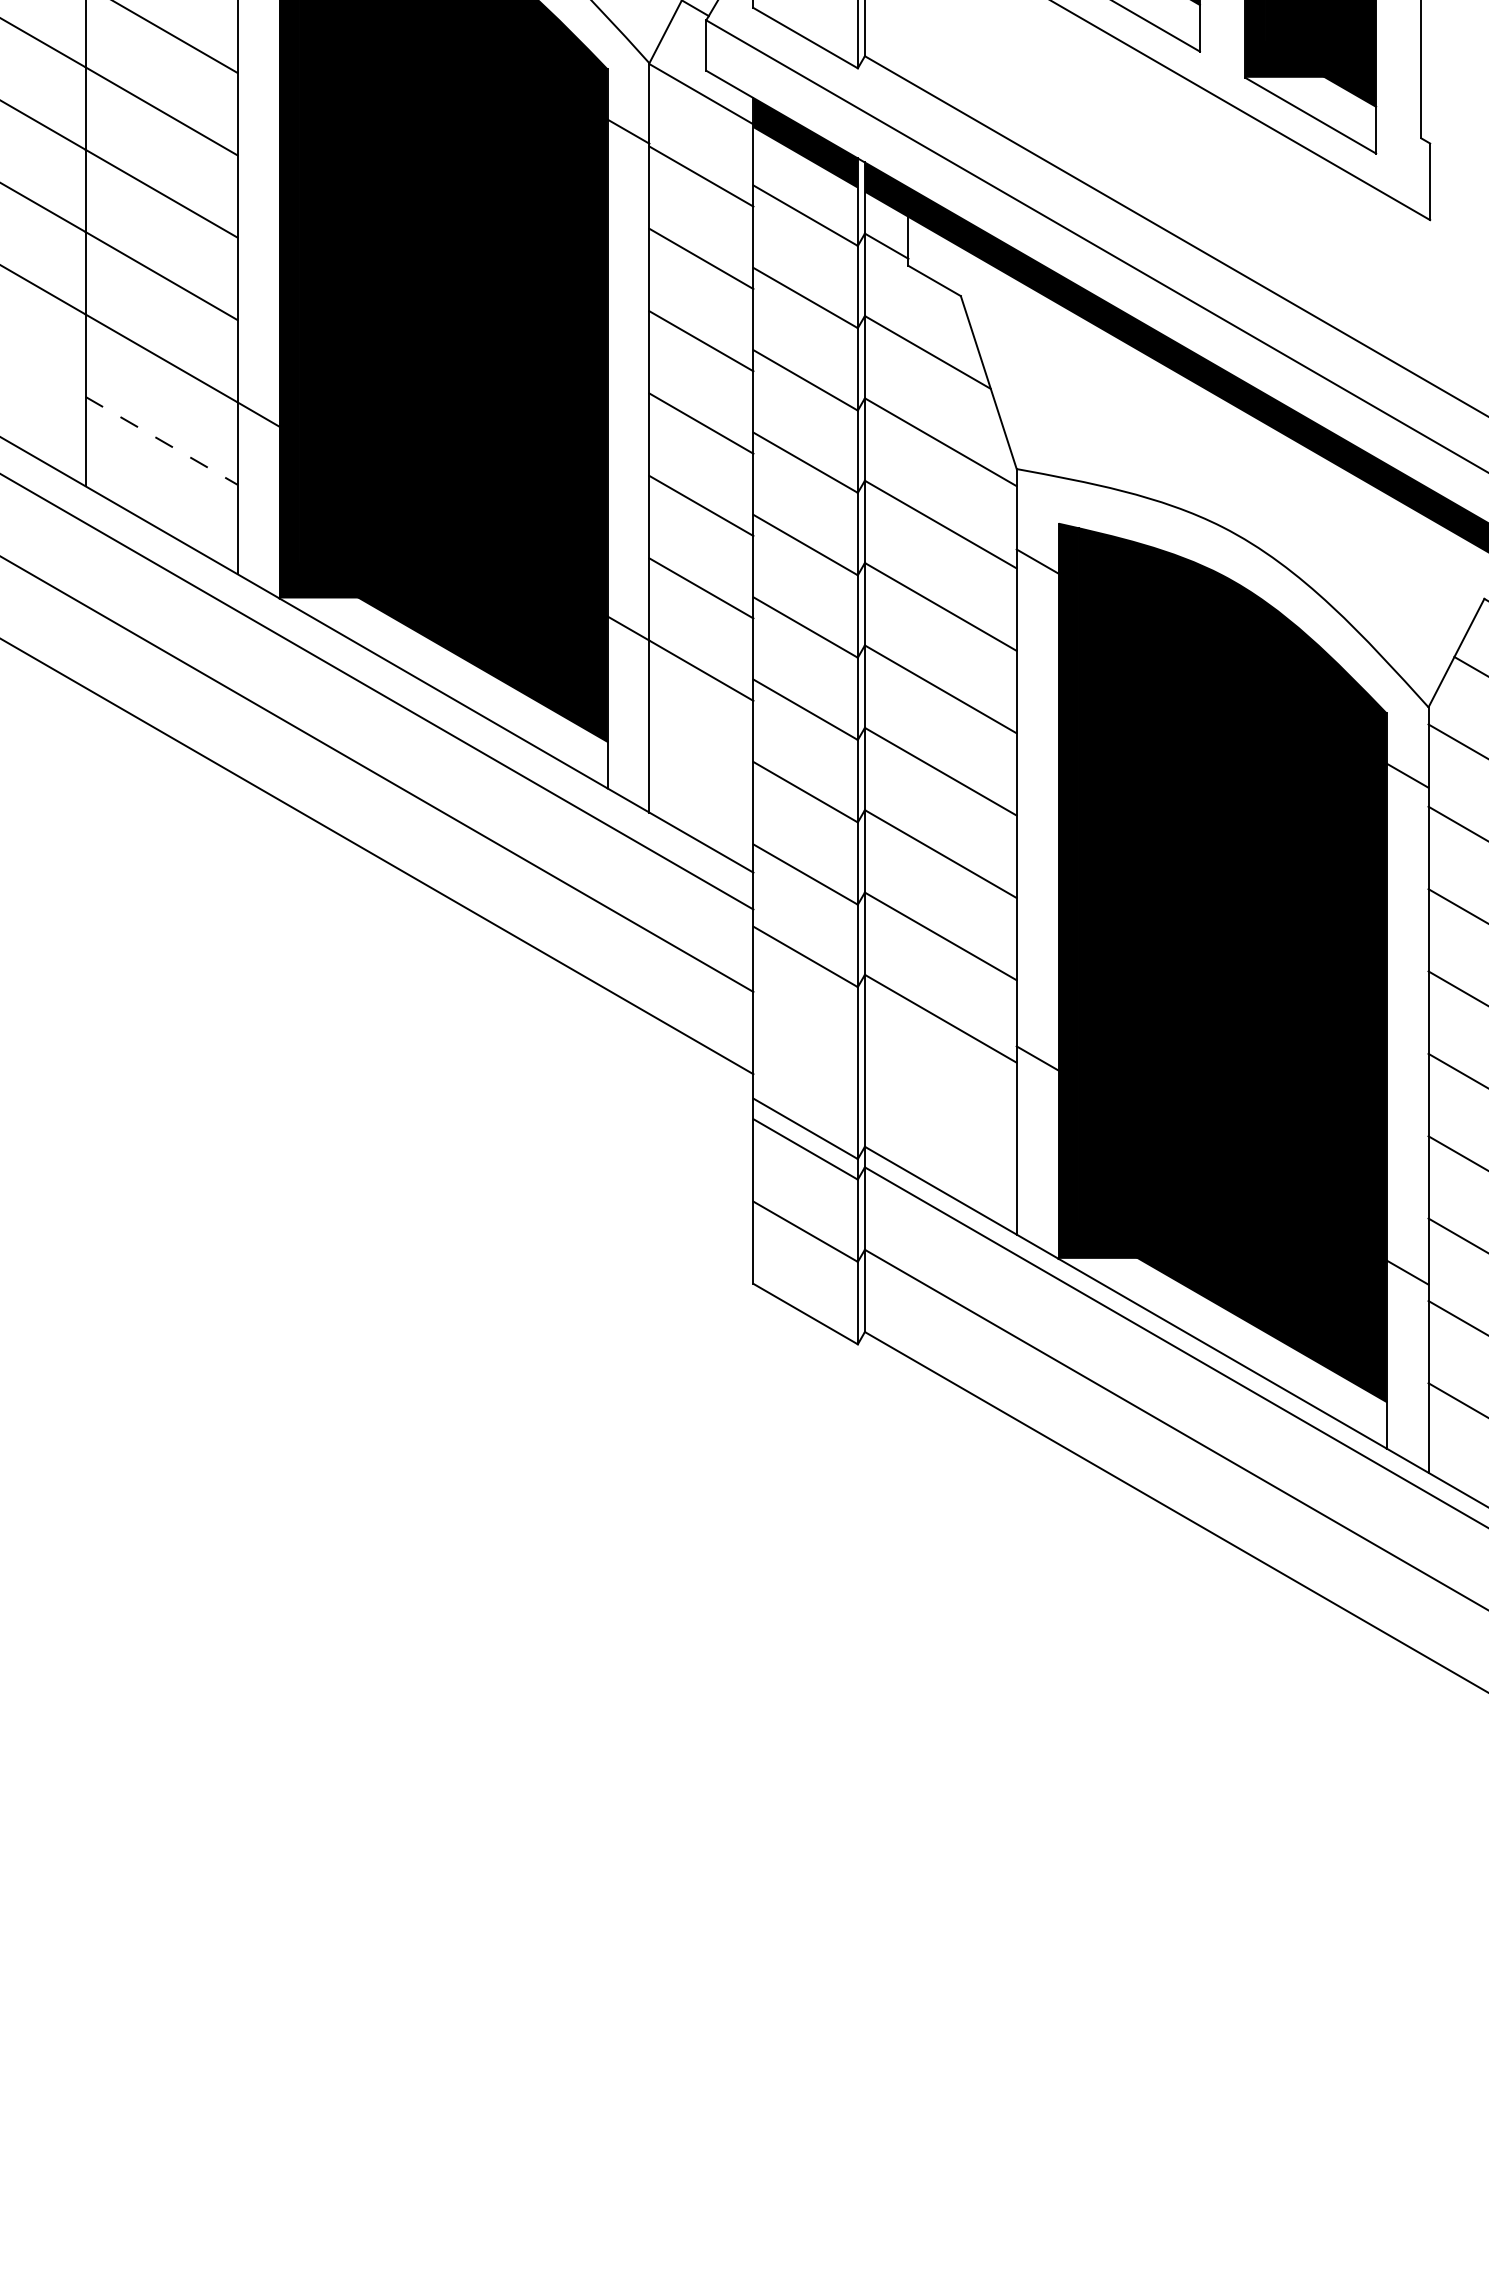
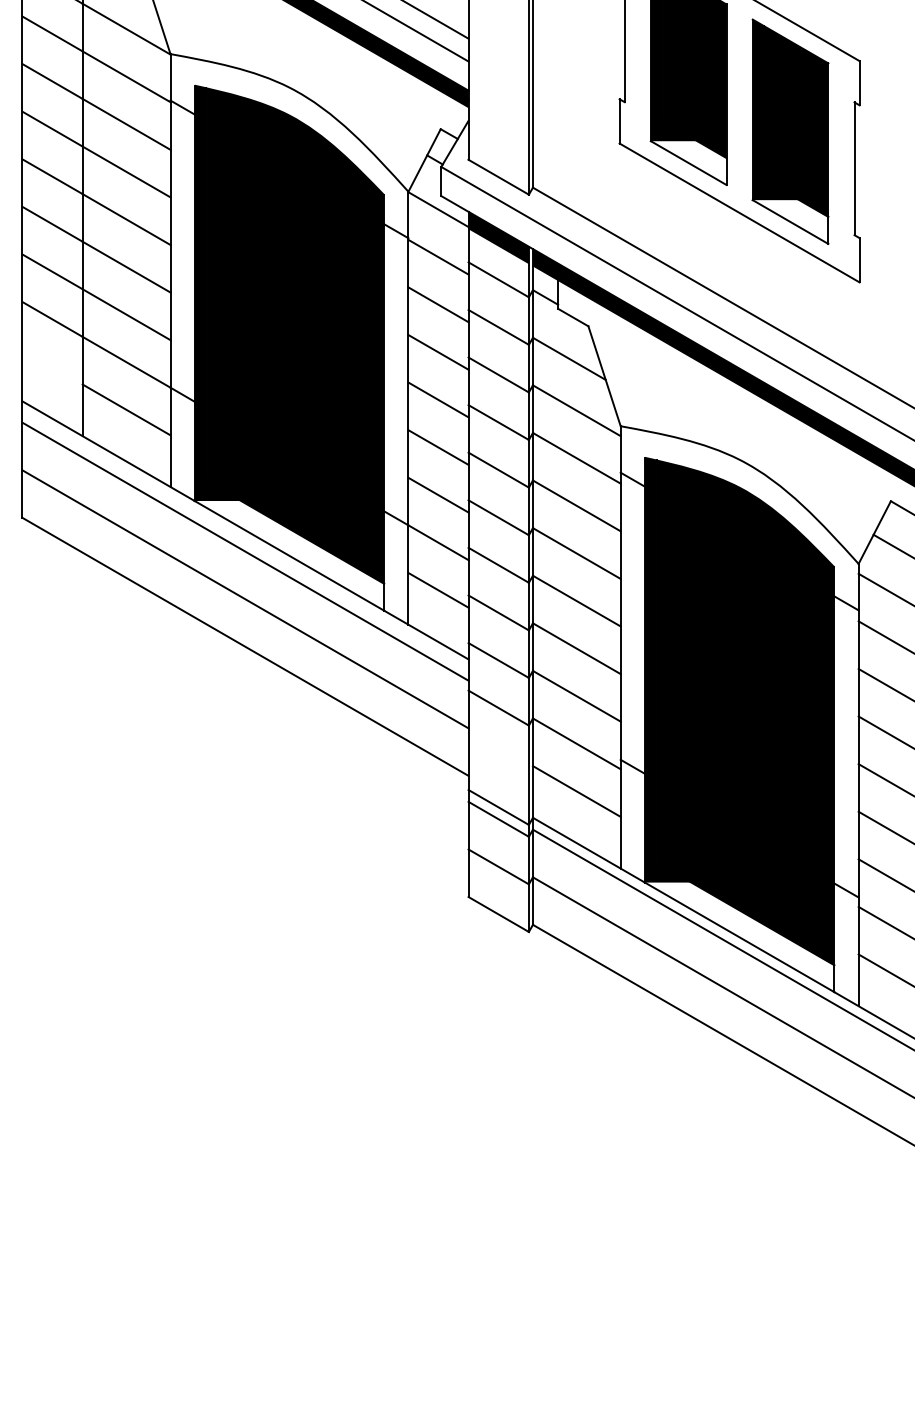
line: (161, 440) -> (126, 409), dashed -> solid
line: (701, 751) -> (438, 589), added
line: (940, 1101) -> (576, 791), added

